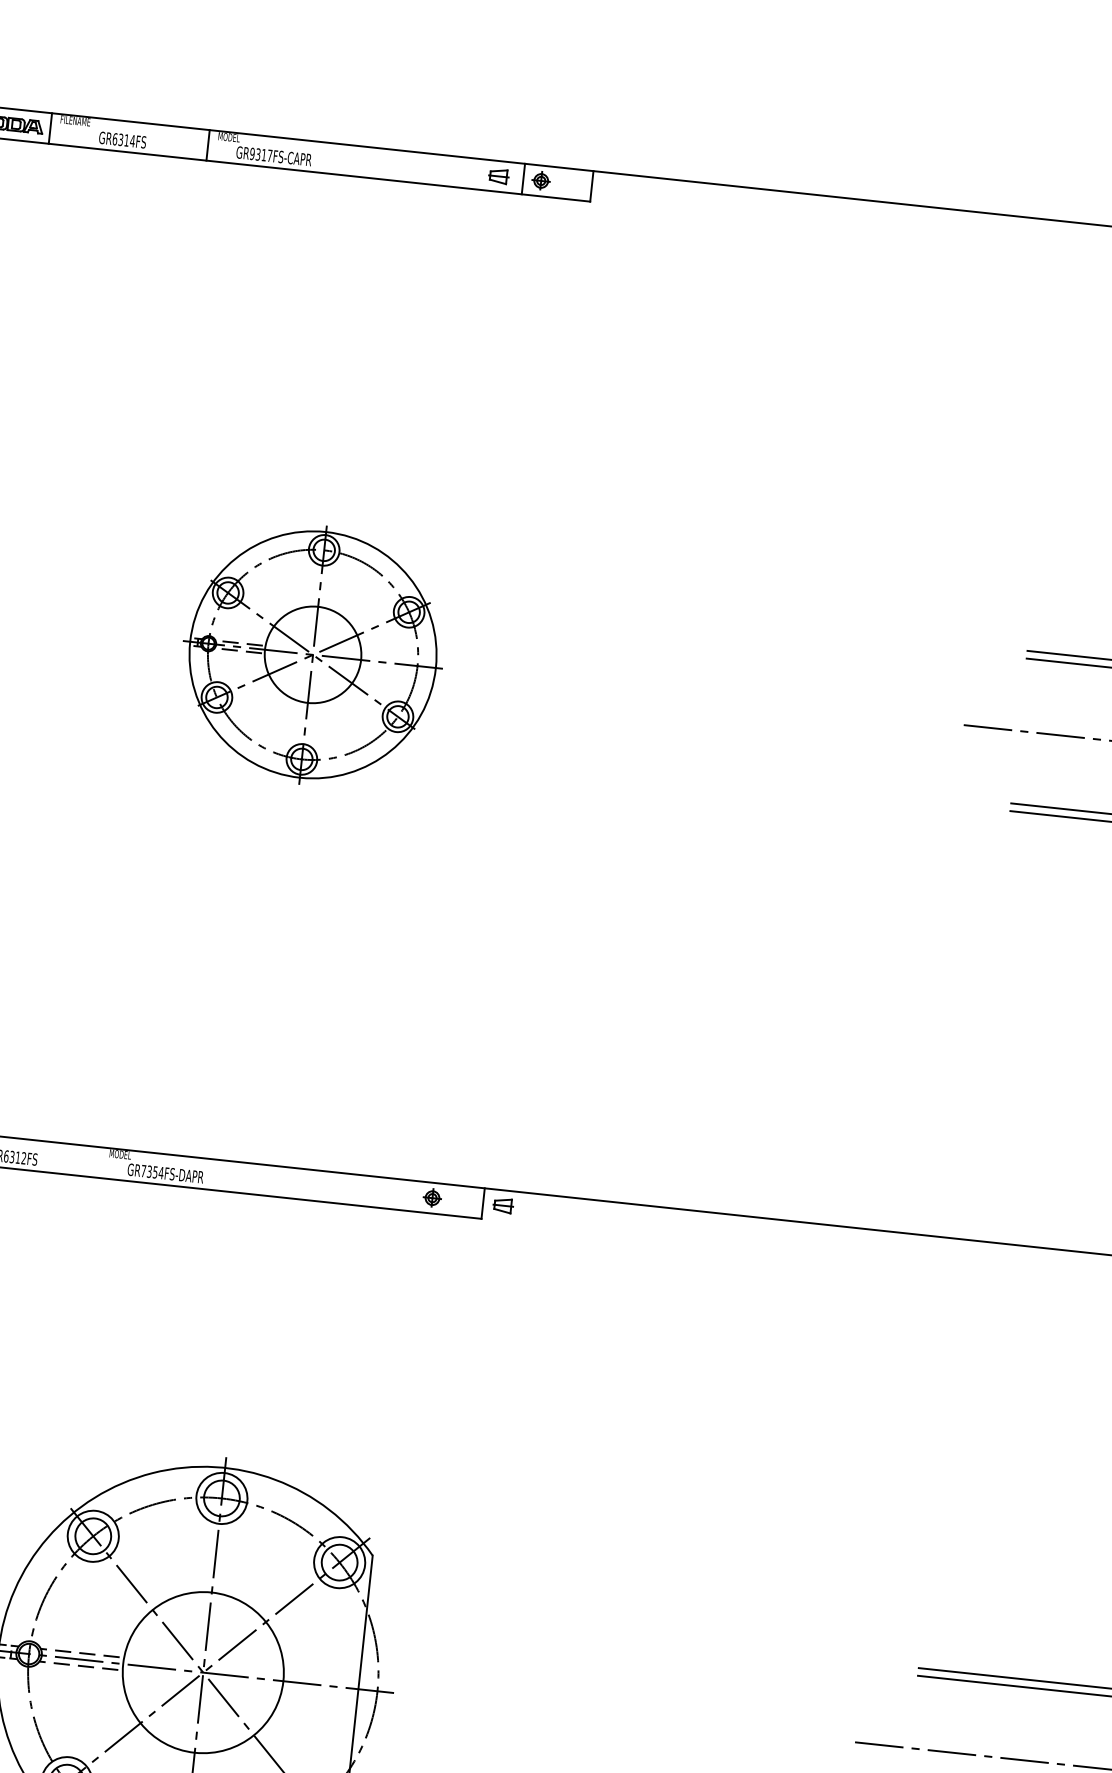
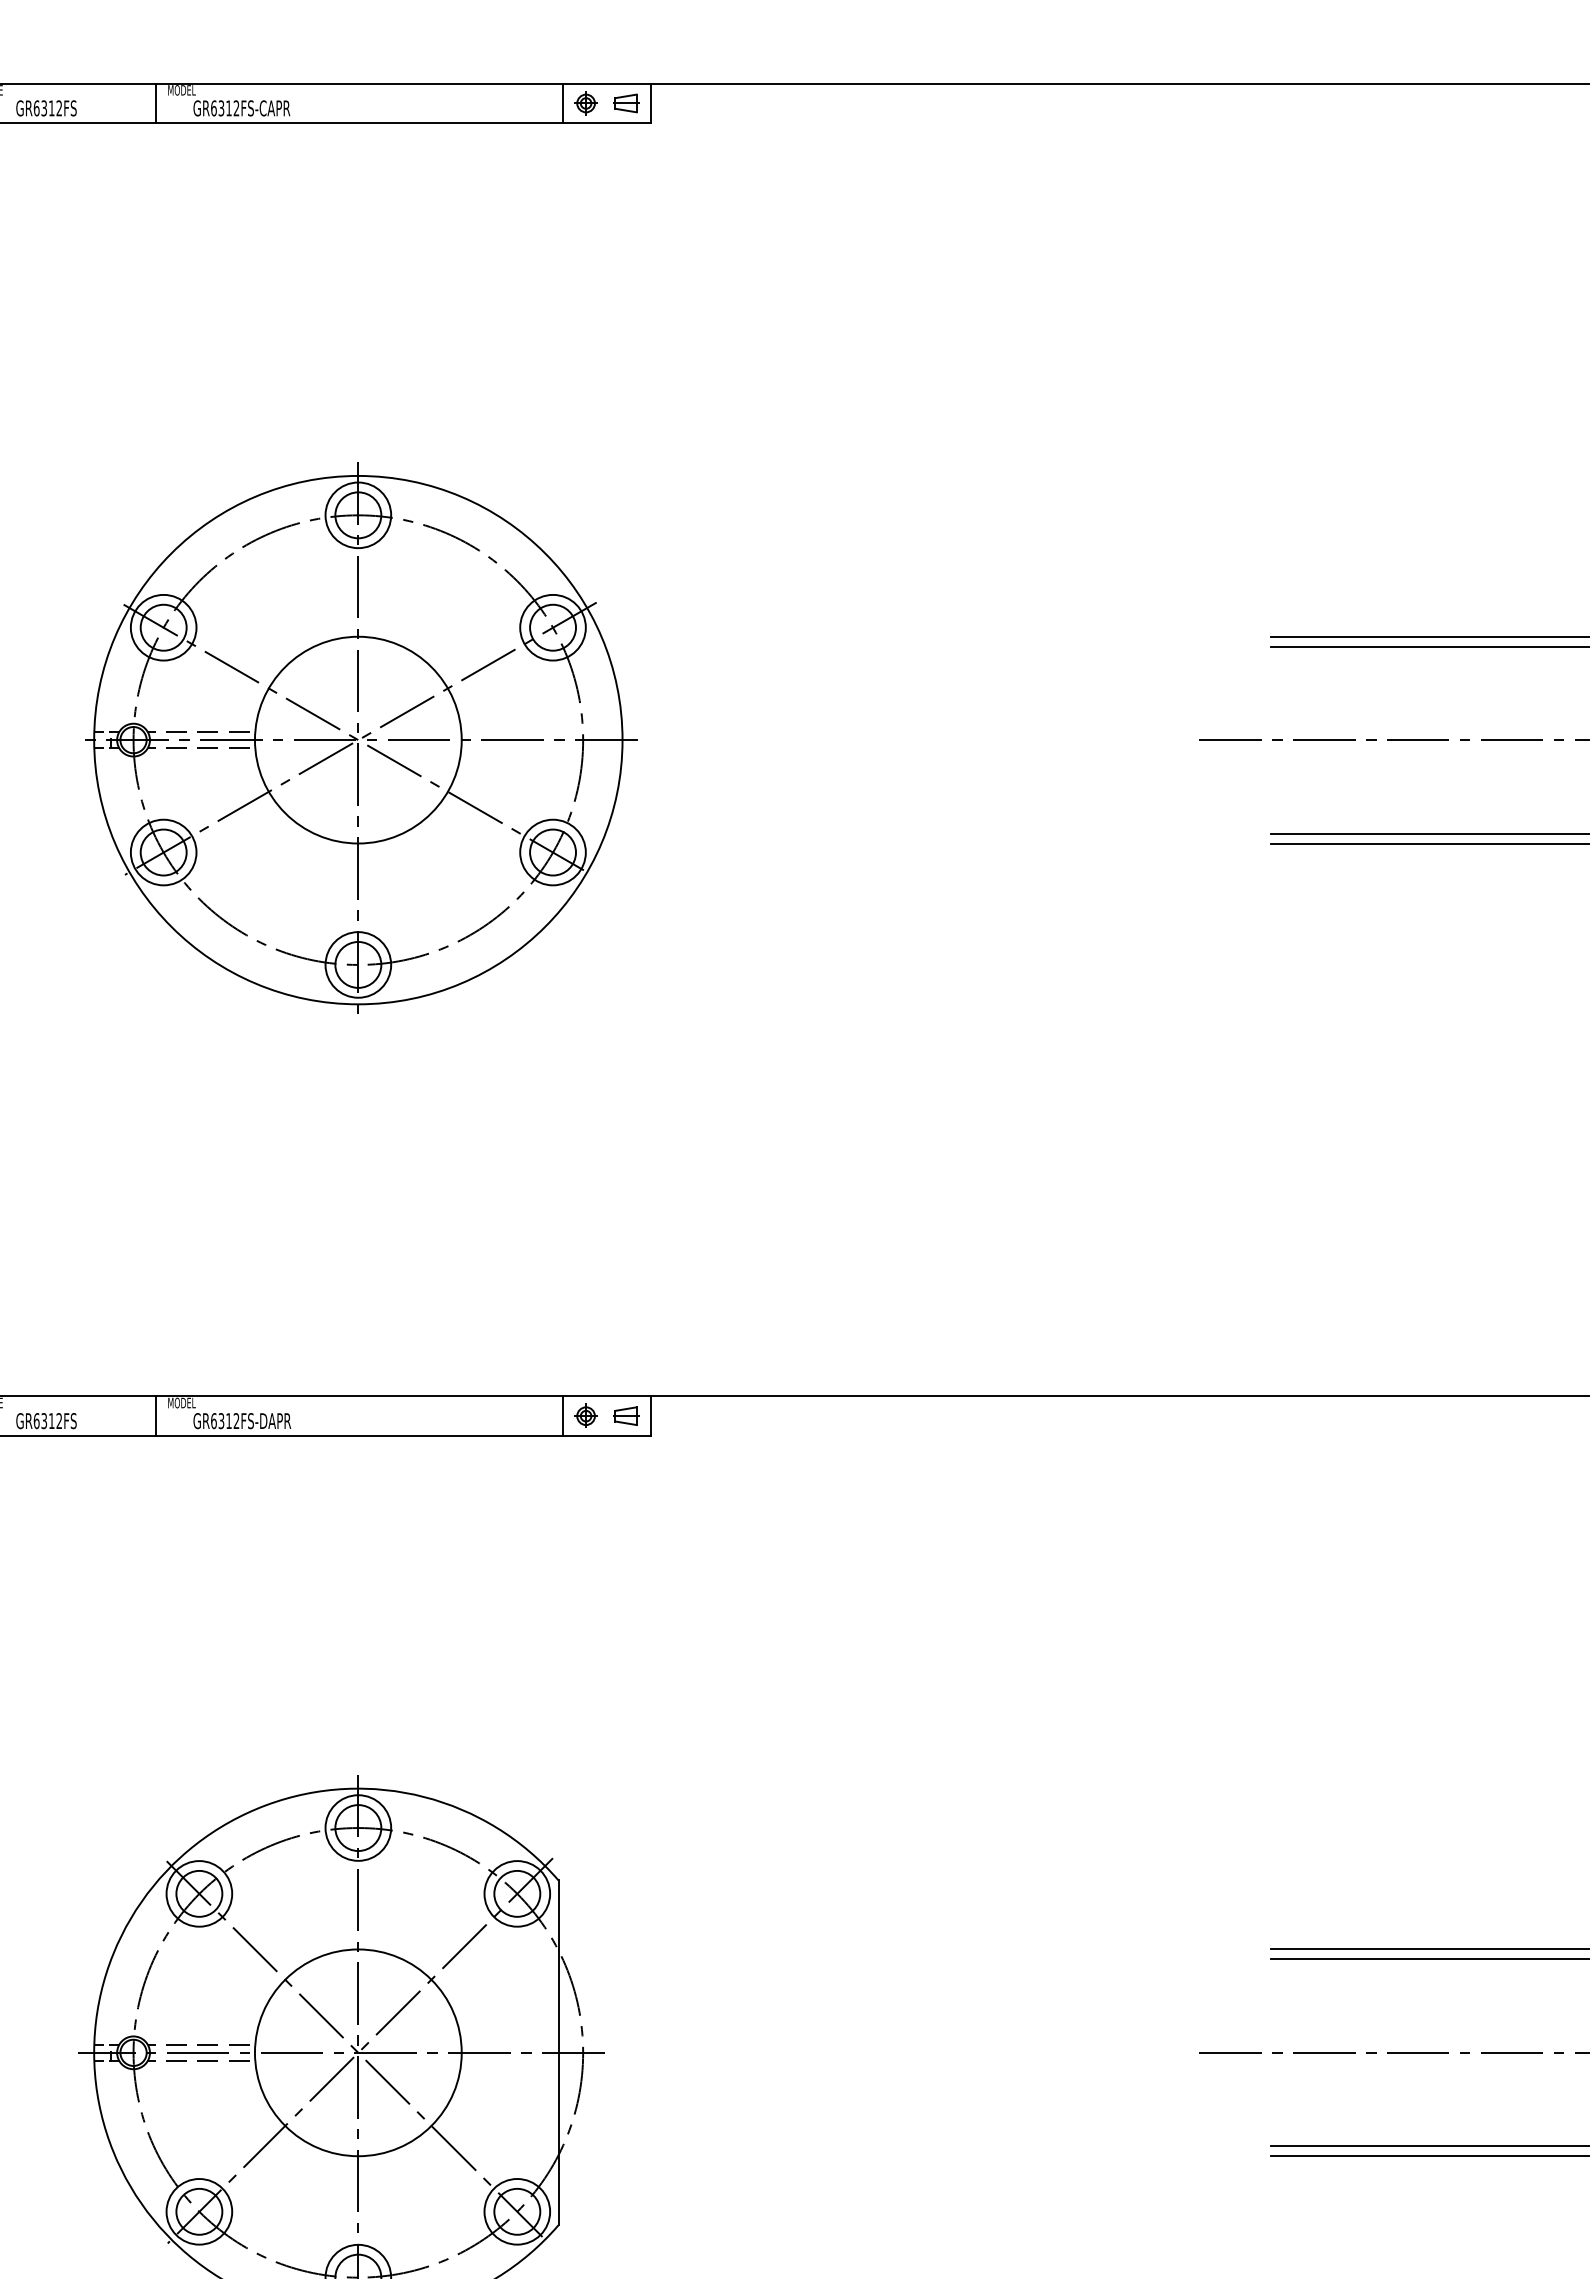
text: (132, 141) -> (59, 108), GR6314FS -> GR6312FS
text: (261, 155) -> (225, 108), GR9317FS-CAPR -> GR6312FS-CAPR
part: (498, 176) -> (626, 103), moved
part: (314, 653) -> (361, 737), size x1.67
line: (99, 1162) -> (156, 1415), added
text: (152, 1172) -> (225, 1421), GR7354FS-DAPR -> GR6312FS-DAPR
line: (415, 1195) -> (563, 1415), added
part: (503, 1205) -> (626, 1415), moved

